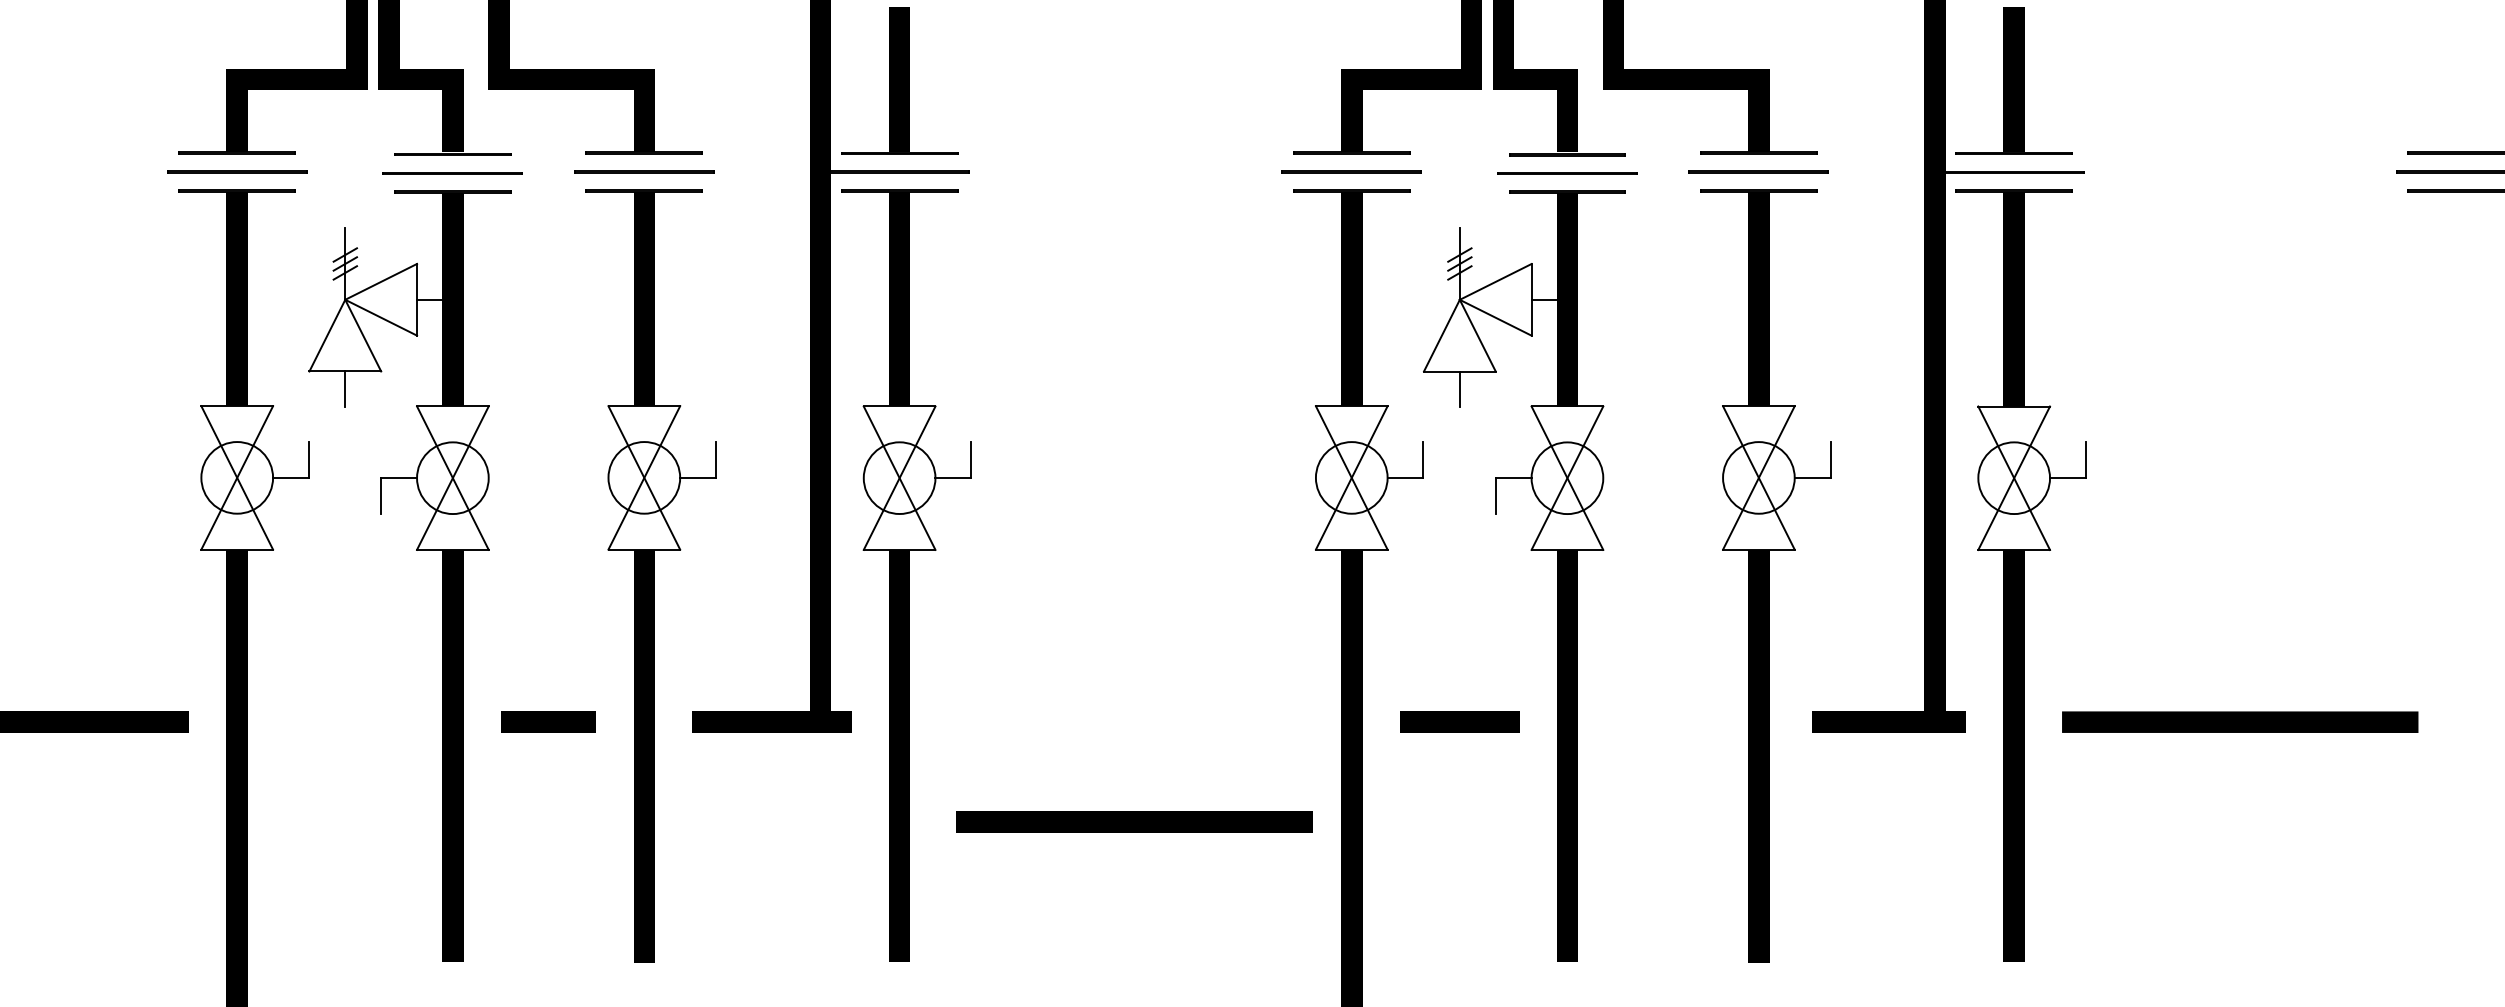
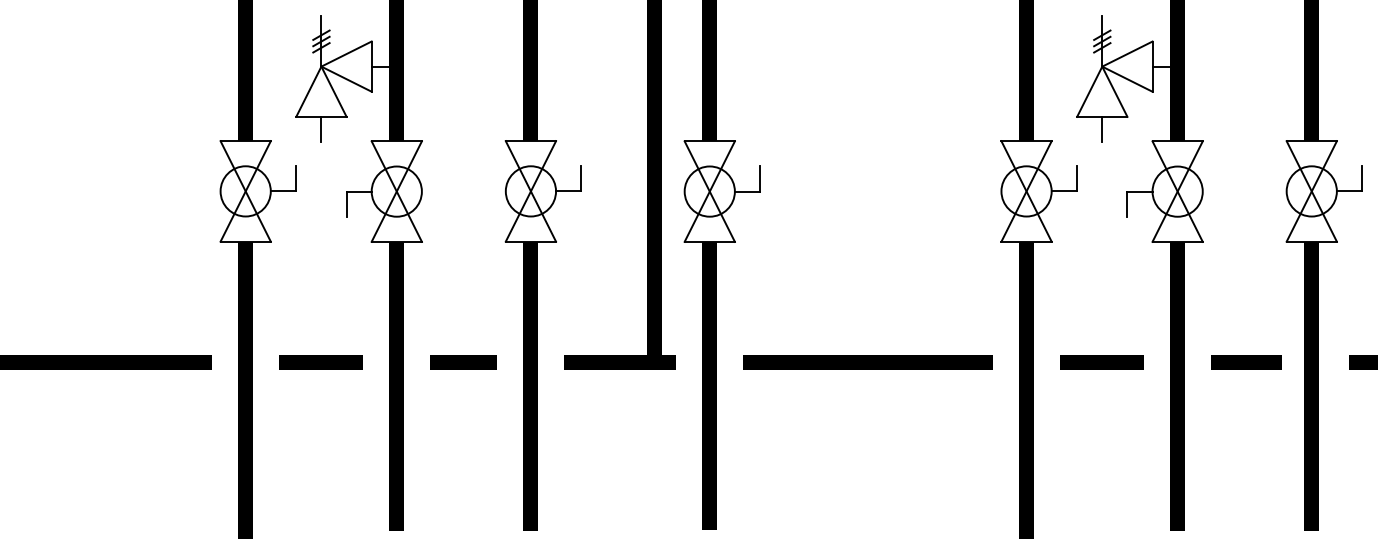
line: (344, 721) -> (320, 362), added
line: (1665, 721) -> (1246, 362), added
line: (1134, 821) -> (868, 362), moved

